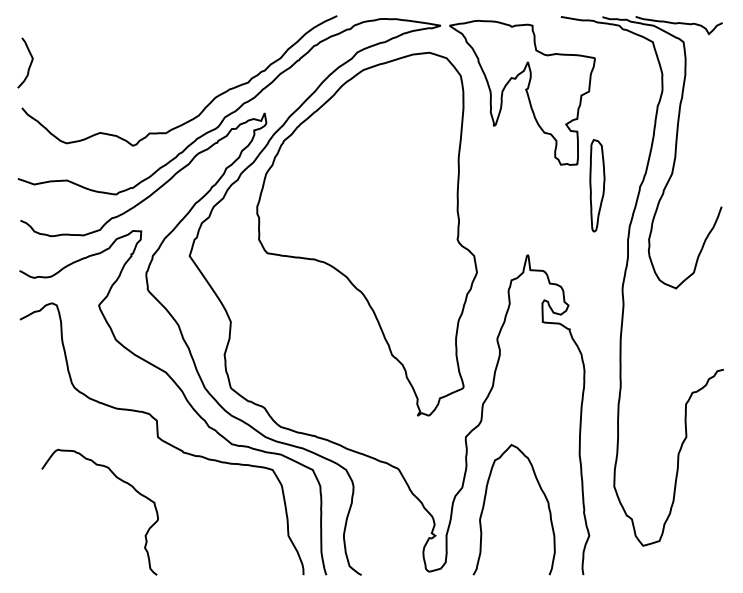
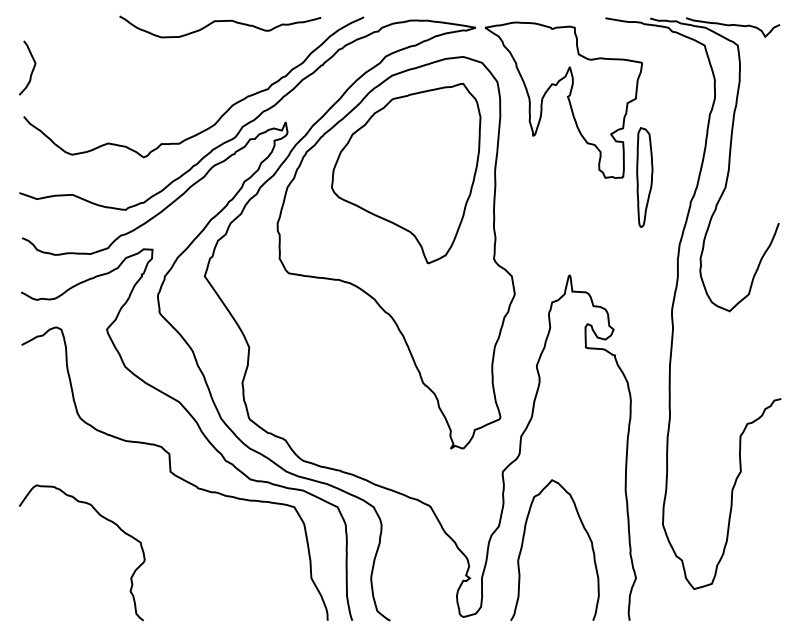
curve: (204, 19) -> (220, 21), added
part: (376, 160) -> (406, 173), added
part: (597, 185) -> (644, 177), moved
curve: (119, 480) -> (103, 518), moved

